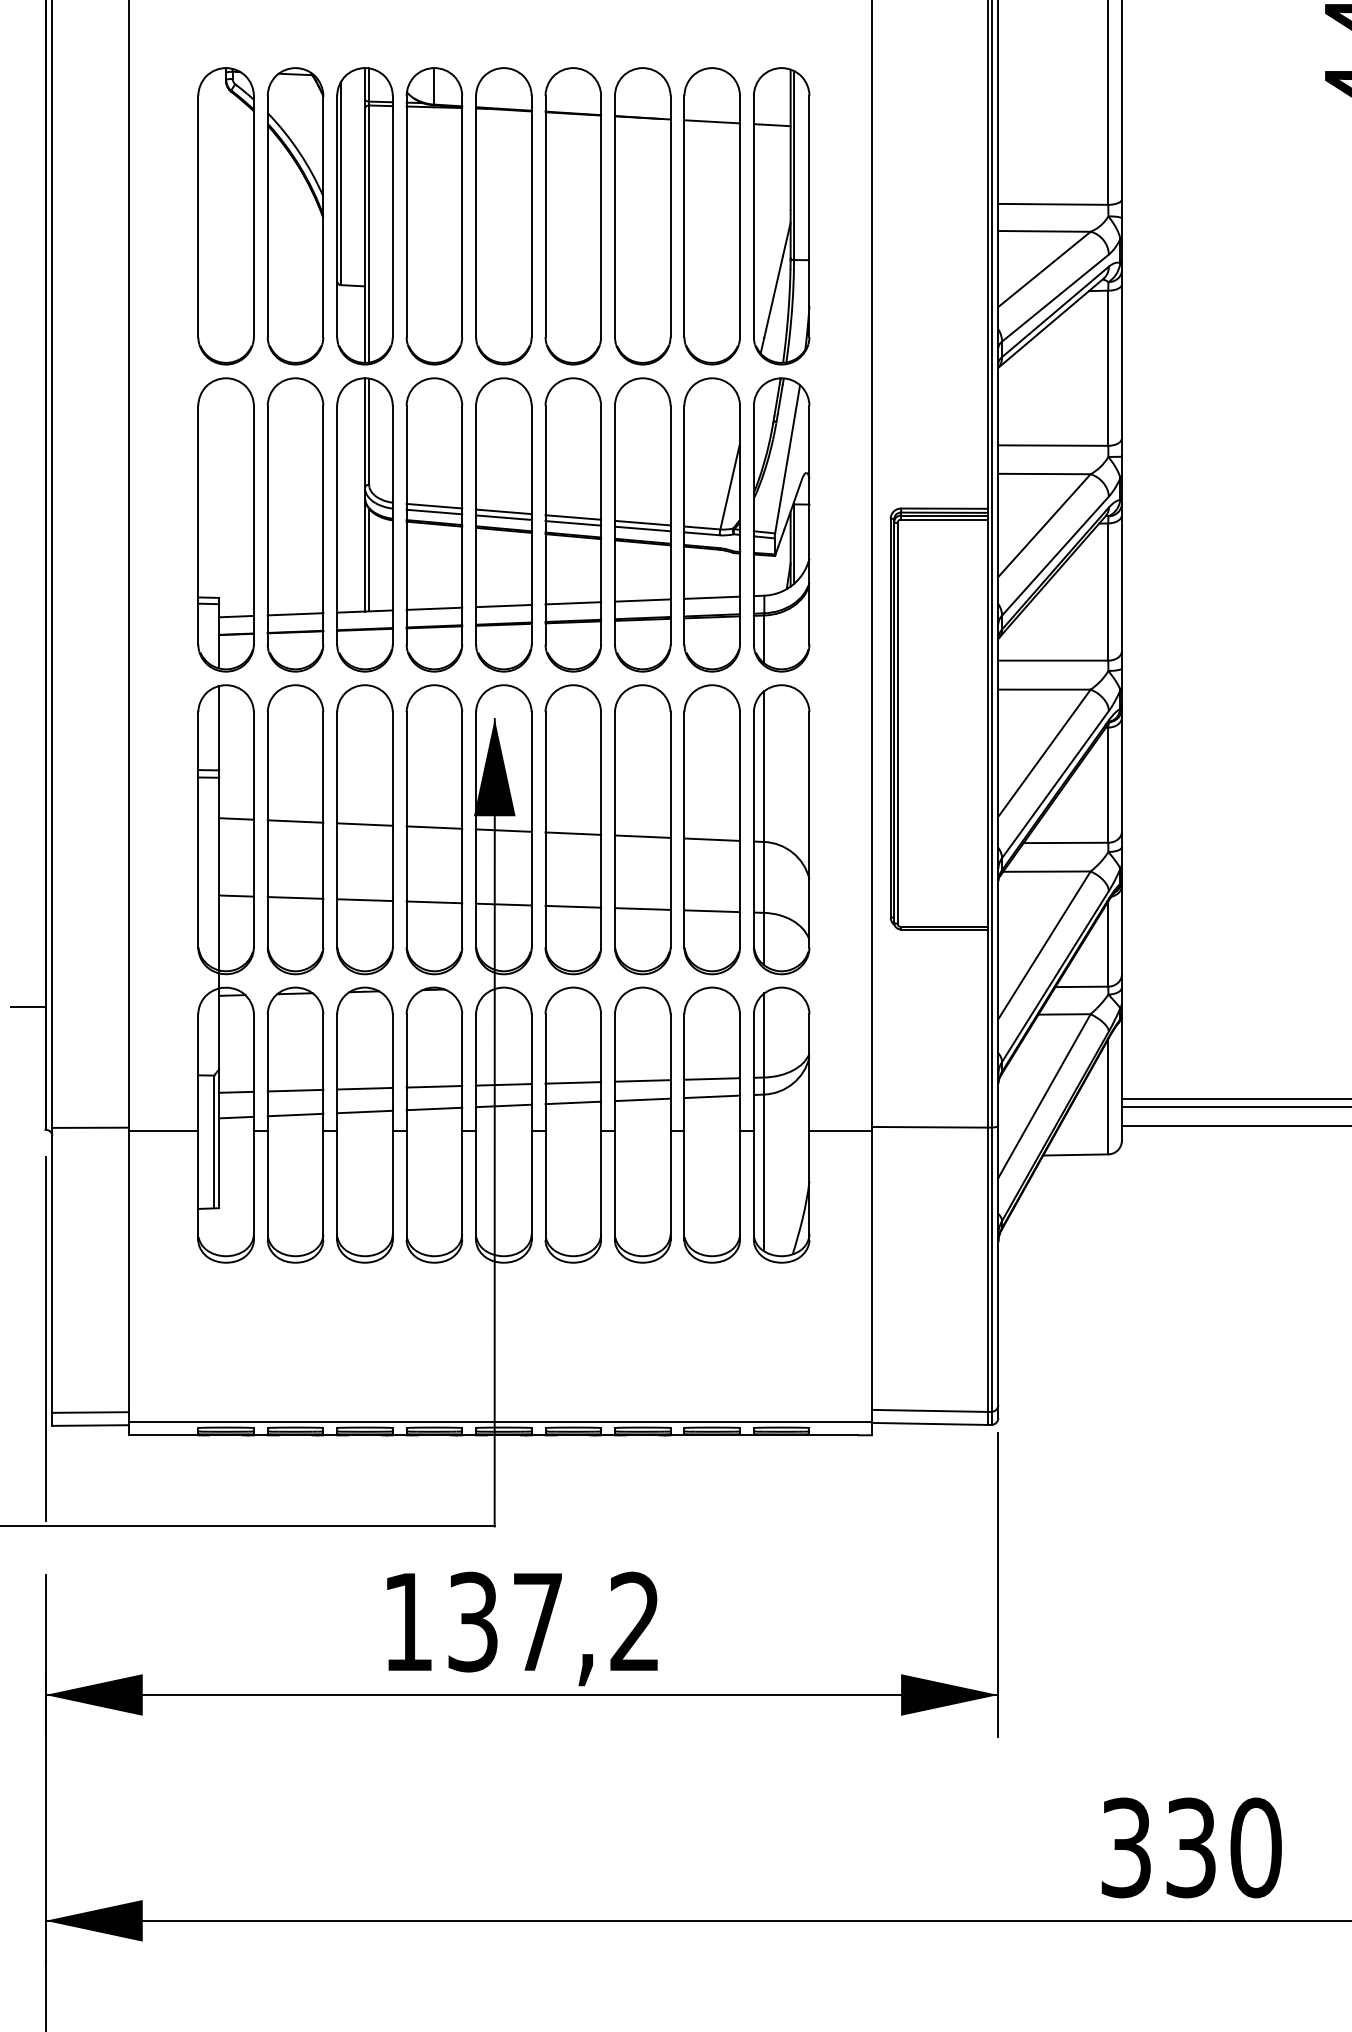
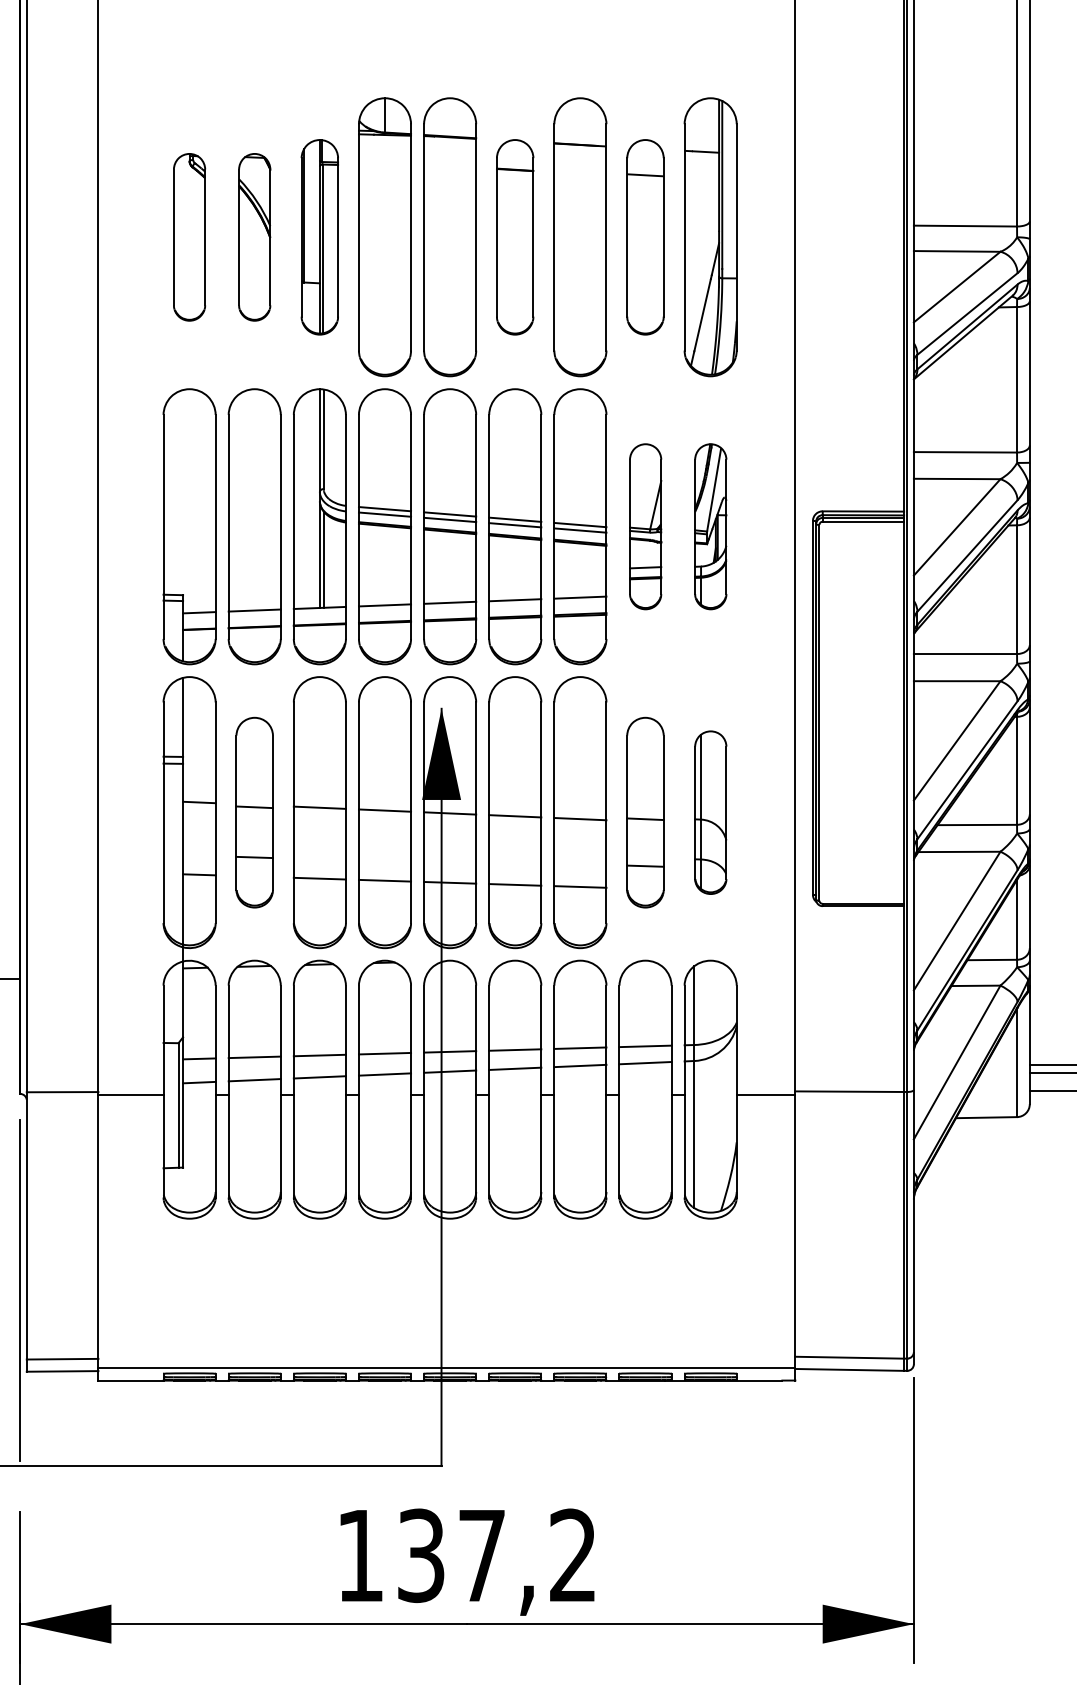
part: (225, 216) -> (189, 237), size x0.6
part: (295, 216) -> (254, 237), size x0.6
part: (364, 216) -> (319, 237), size x0.7
part: (572, 216) -> (514, 237), size x0.7
part: (711, 216) -> (644, 237), size x0.7
part: (712, 524) -> (645, 526), size x0.6
part: (781, 524) -> (710, 526), size x0.6
part: (295, 829) -> (254, 812), size x0.7
part: (711, 829) -> (644, 812), size x0.7
part: (781, 829) -> (710, 812), size x0.6

